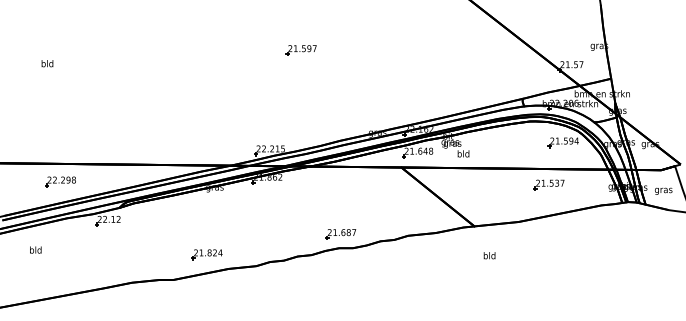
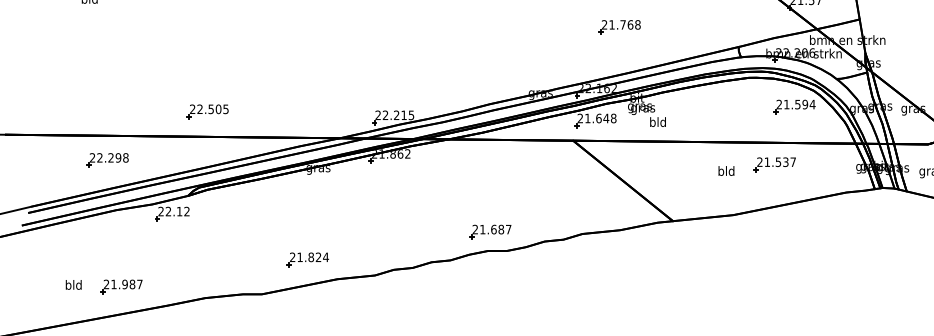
part: (434, 84) -> (618, 27), added
part: (133, 146) -> (207, 112), added
text: (35, 249) -> (73, 284), moved
text: (489, 255) -> (726, 170), moved
part: (70, 274) -> (121, 286), added

